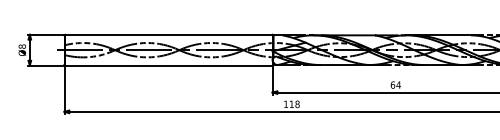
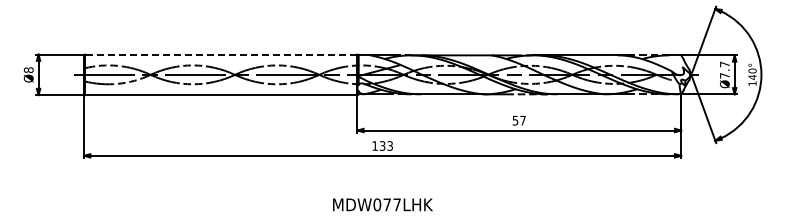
line: (168, 34) -> (220, 54), solid -> dashed
text: (395, 84) -> (519, 120), 64 -> 57
text: (294, 103) -> (386, 145), 118 -> 133

